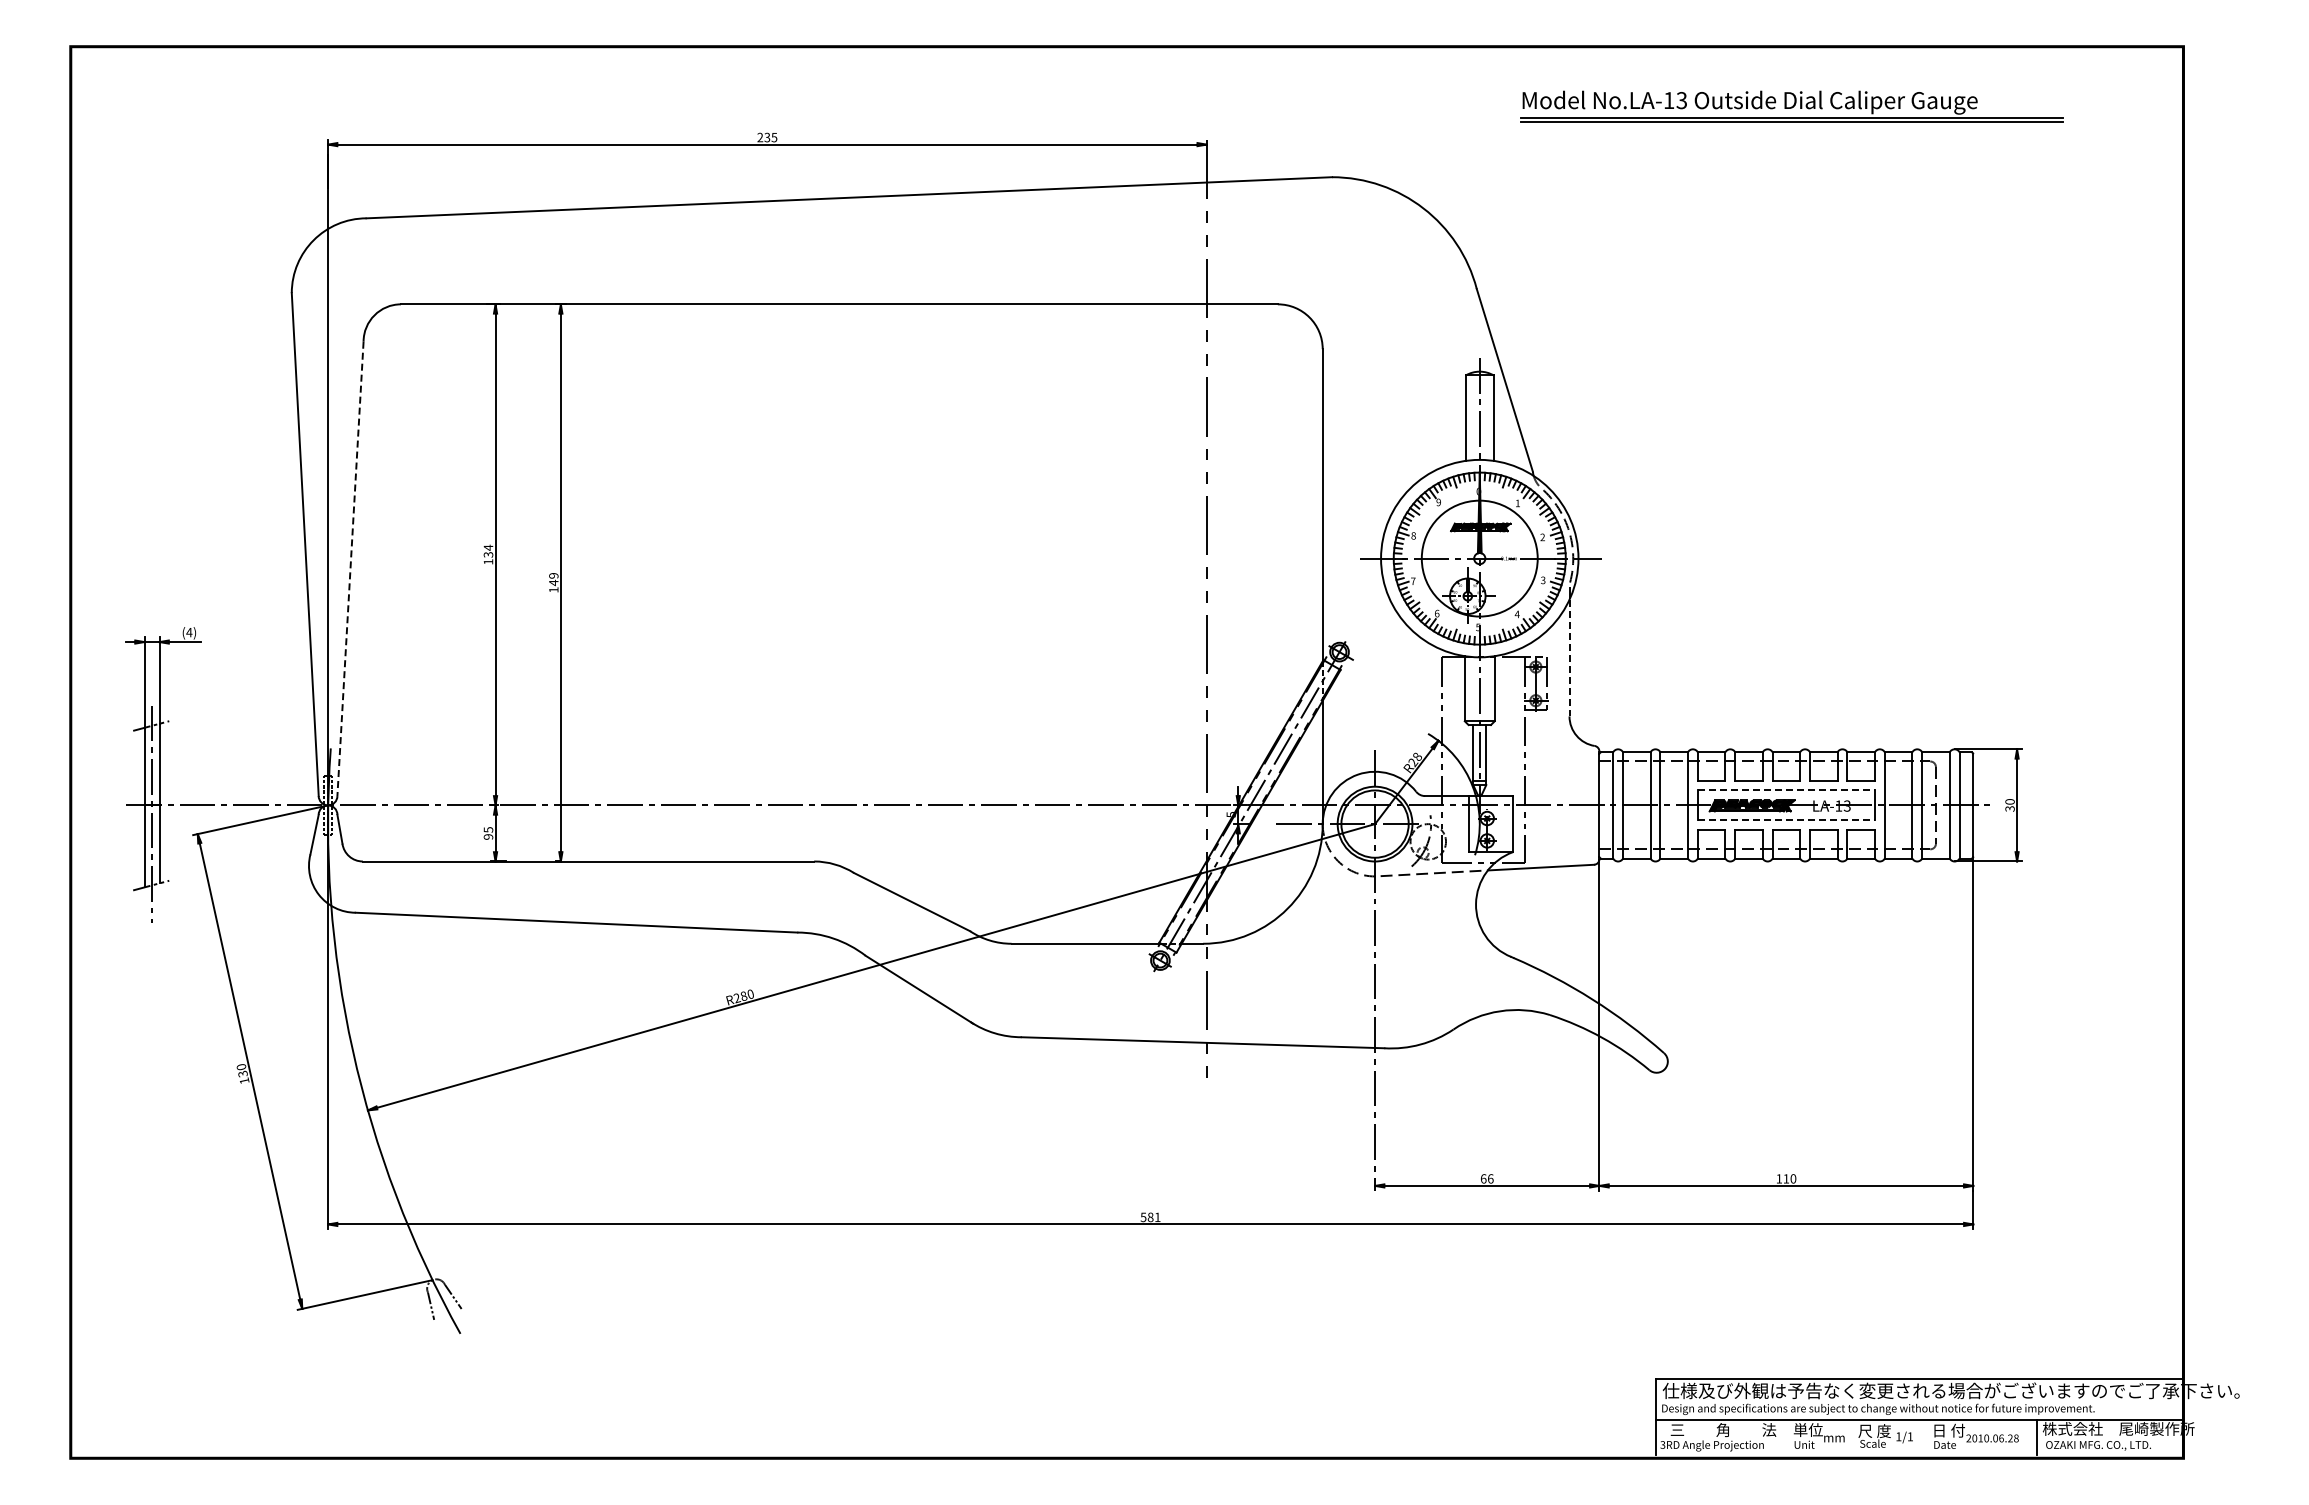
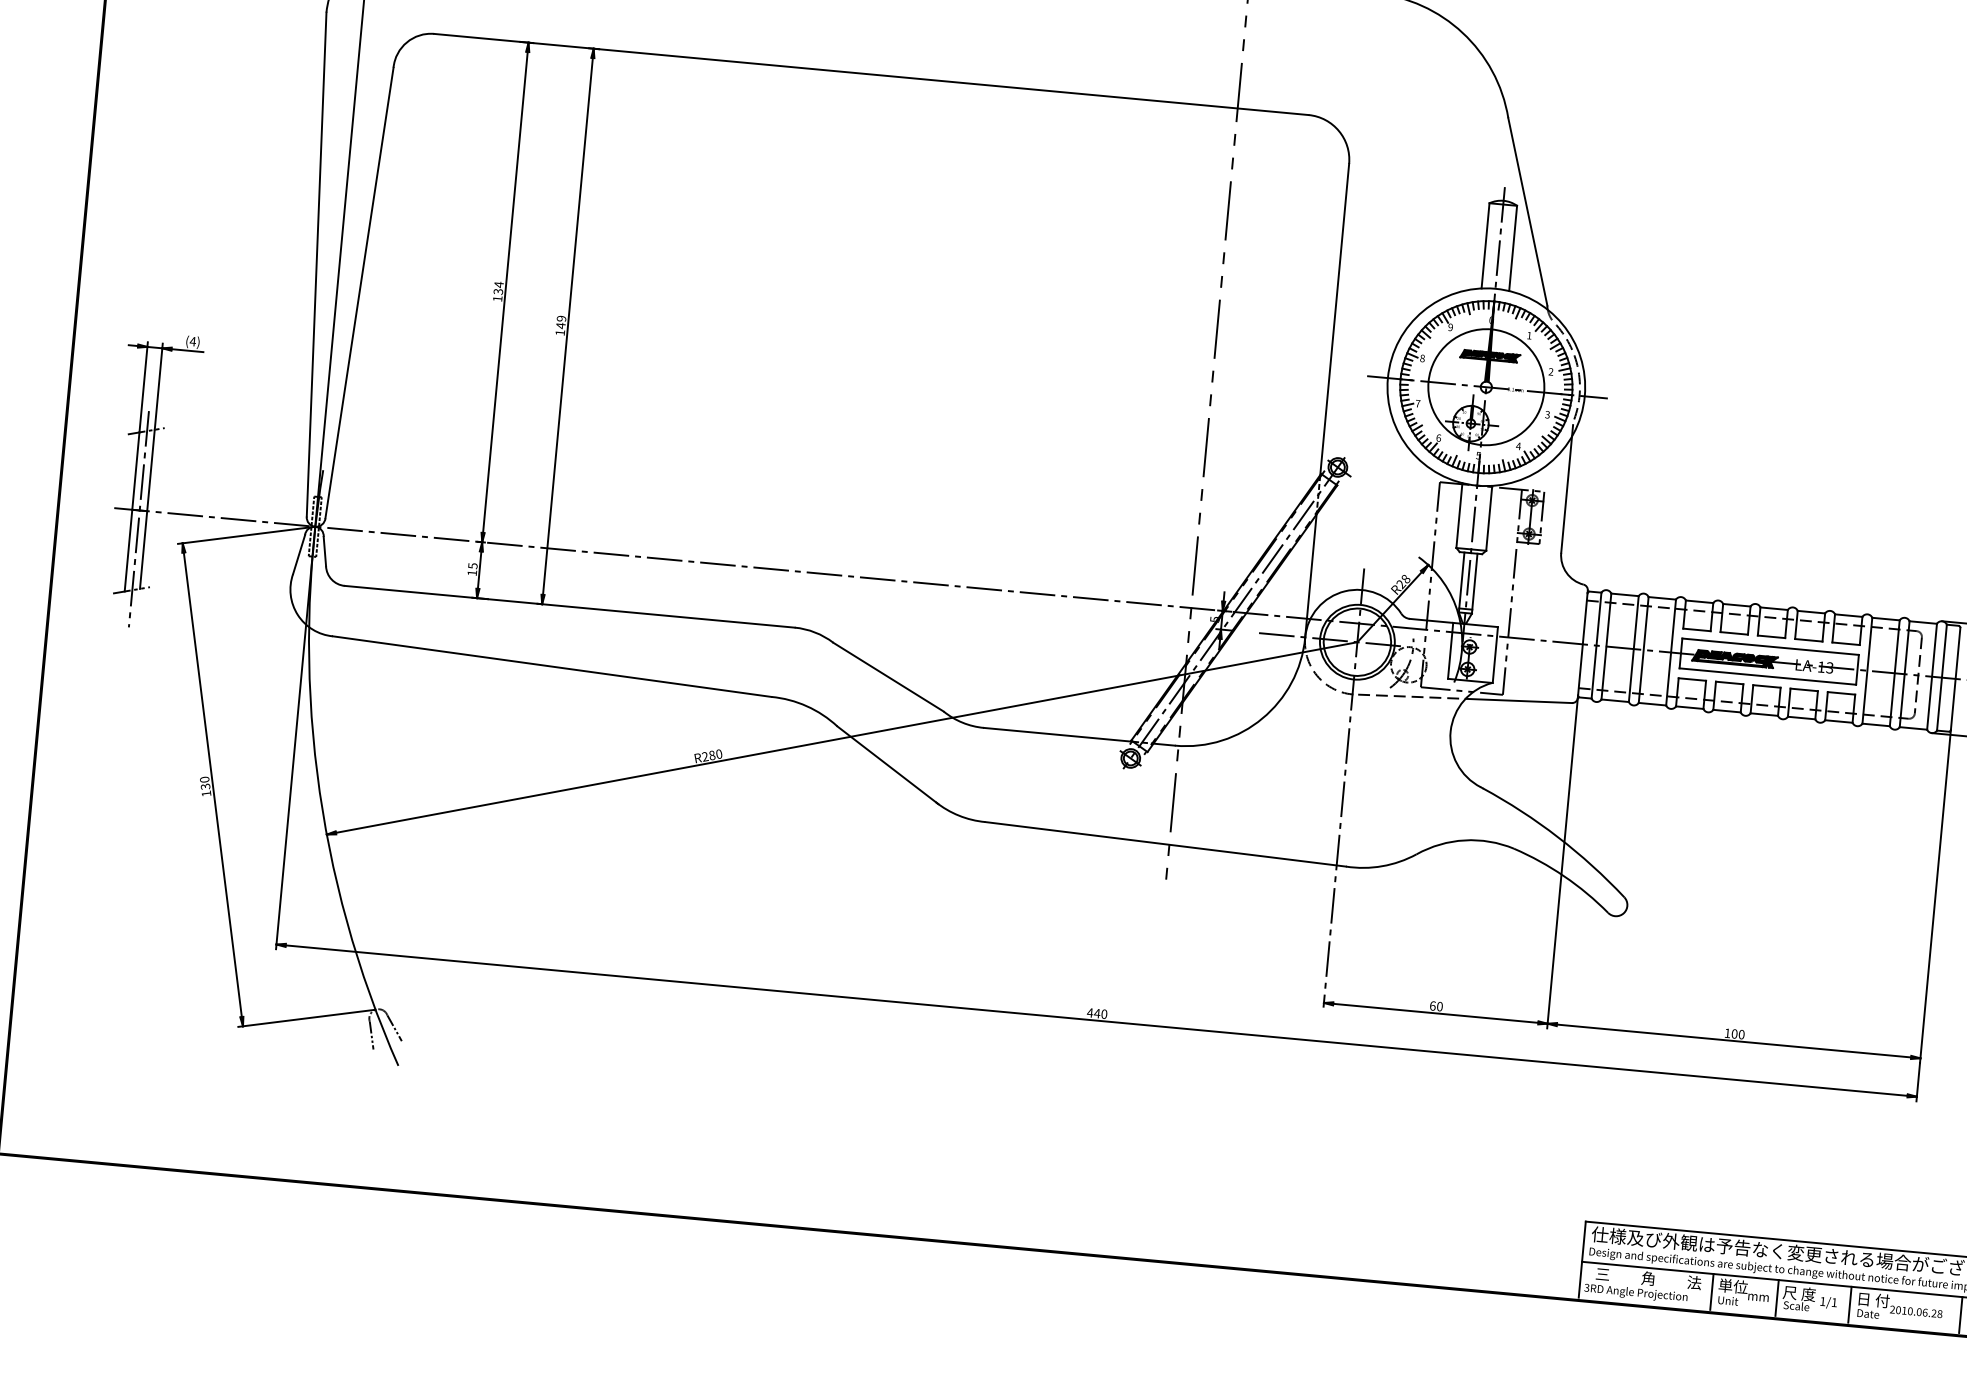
line: (350, 568) -> (359, 292), dashed -> solid
line: (1569, 658) -> (1566, 495), dashed -> solid
line: (1786, 790) -> (1770, 646), dashed -> solid
line: (1786, 820) -> (1767, 676), dashed -> solid
text: (488, 836) -> (472, 572), 95 -> 15
text: (1490, 1178) -> (1439, 1006), 66 -> 60
text: (1786, 1178) -> (1734, 1033), 110 -> 100
text: (1150, 1217) -> (1097, 1013), 581 -> 440
line: (1787, 1437) -> (1711, 1291), added
line: (1852, 1437) -> (1776, 1297), added
line: (1925, 1437) -> (1849, 1304), added

